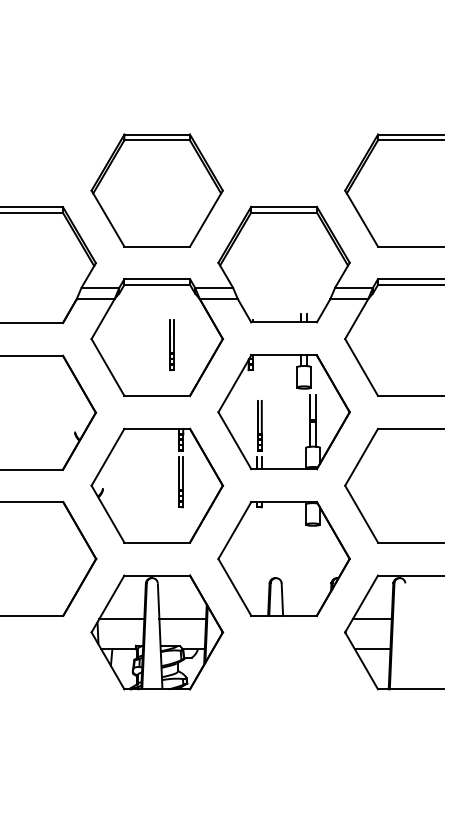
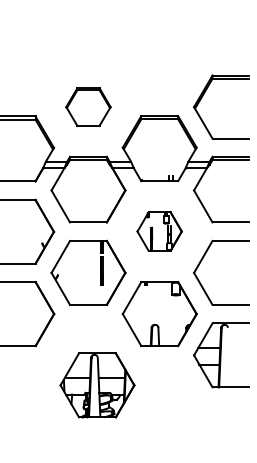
part: (157, 189) -> (88, 106), size x0.6
line: (171, 344) -> (96, 193), removed
part: (283, 412) -> (159, 231), size x0.6
part: (157, 632) -> (97, 385), moved

